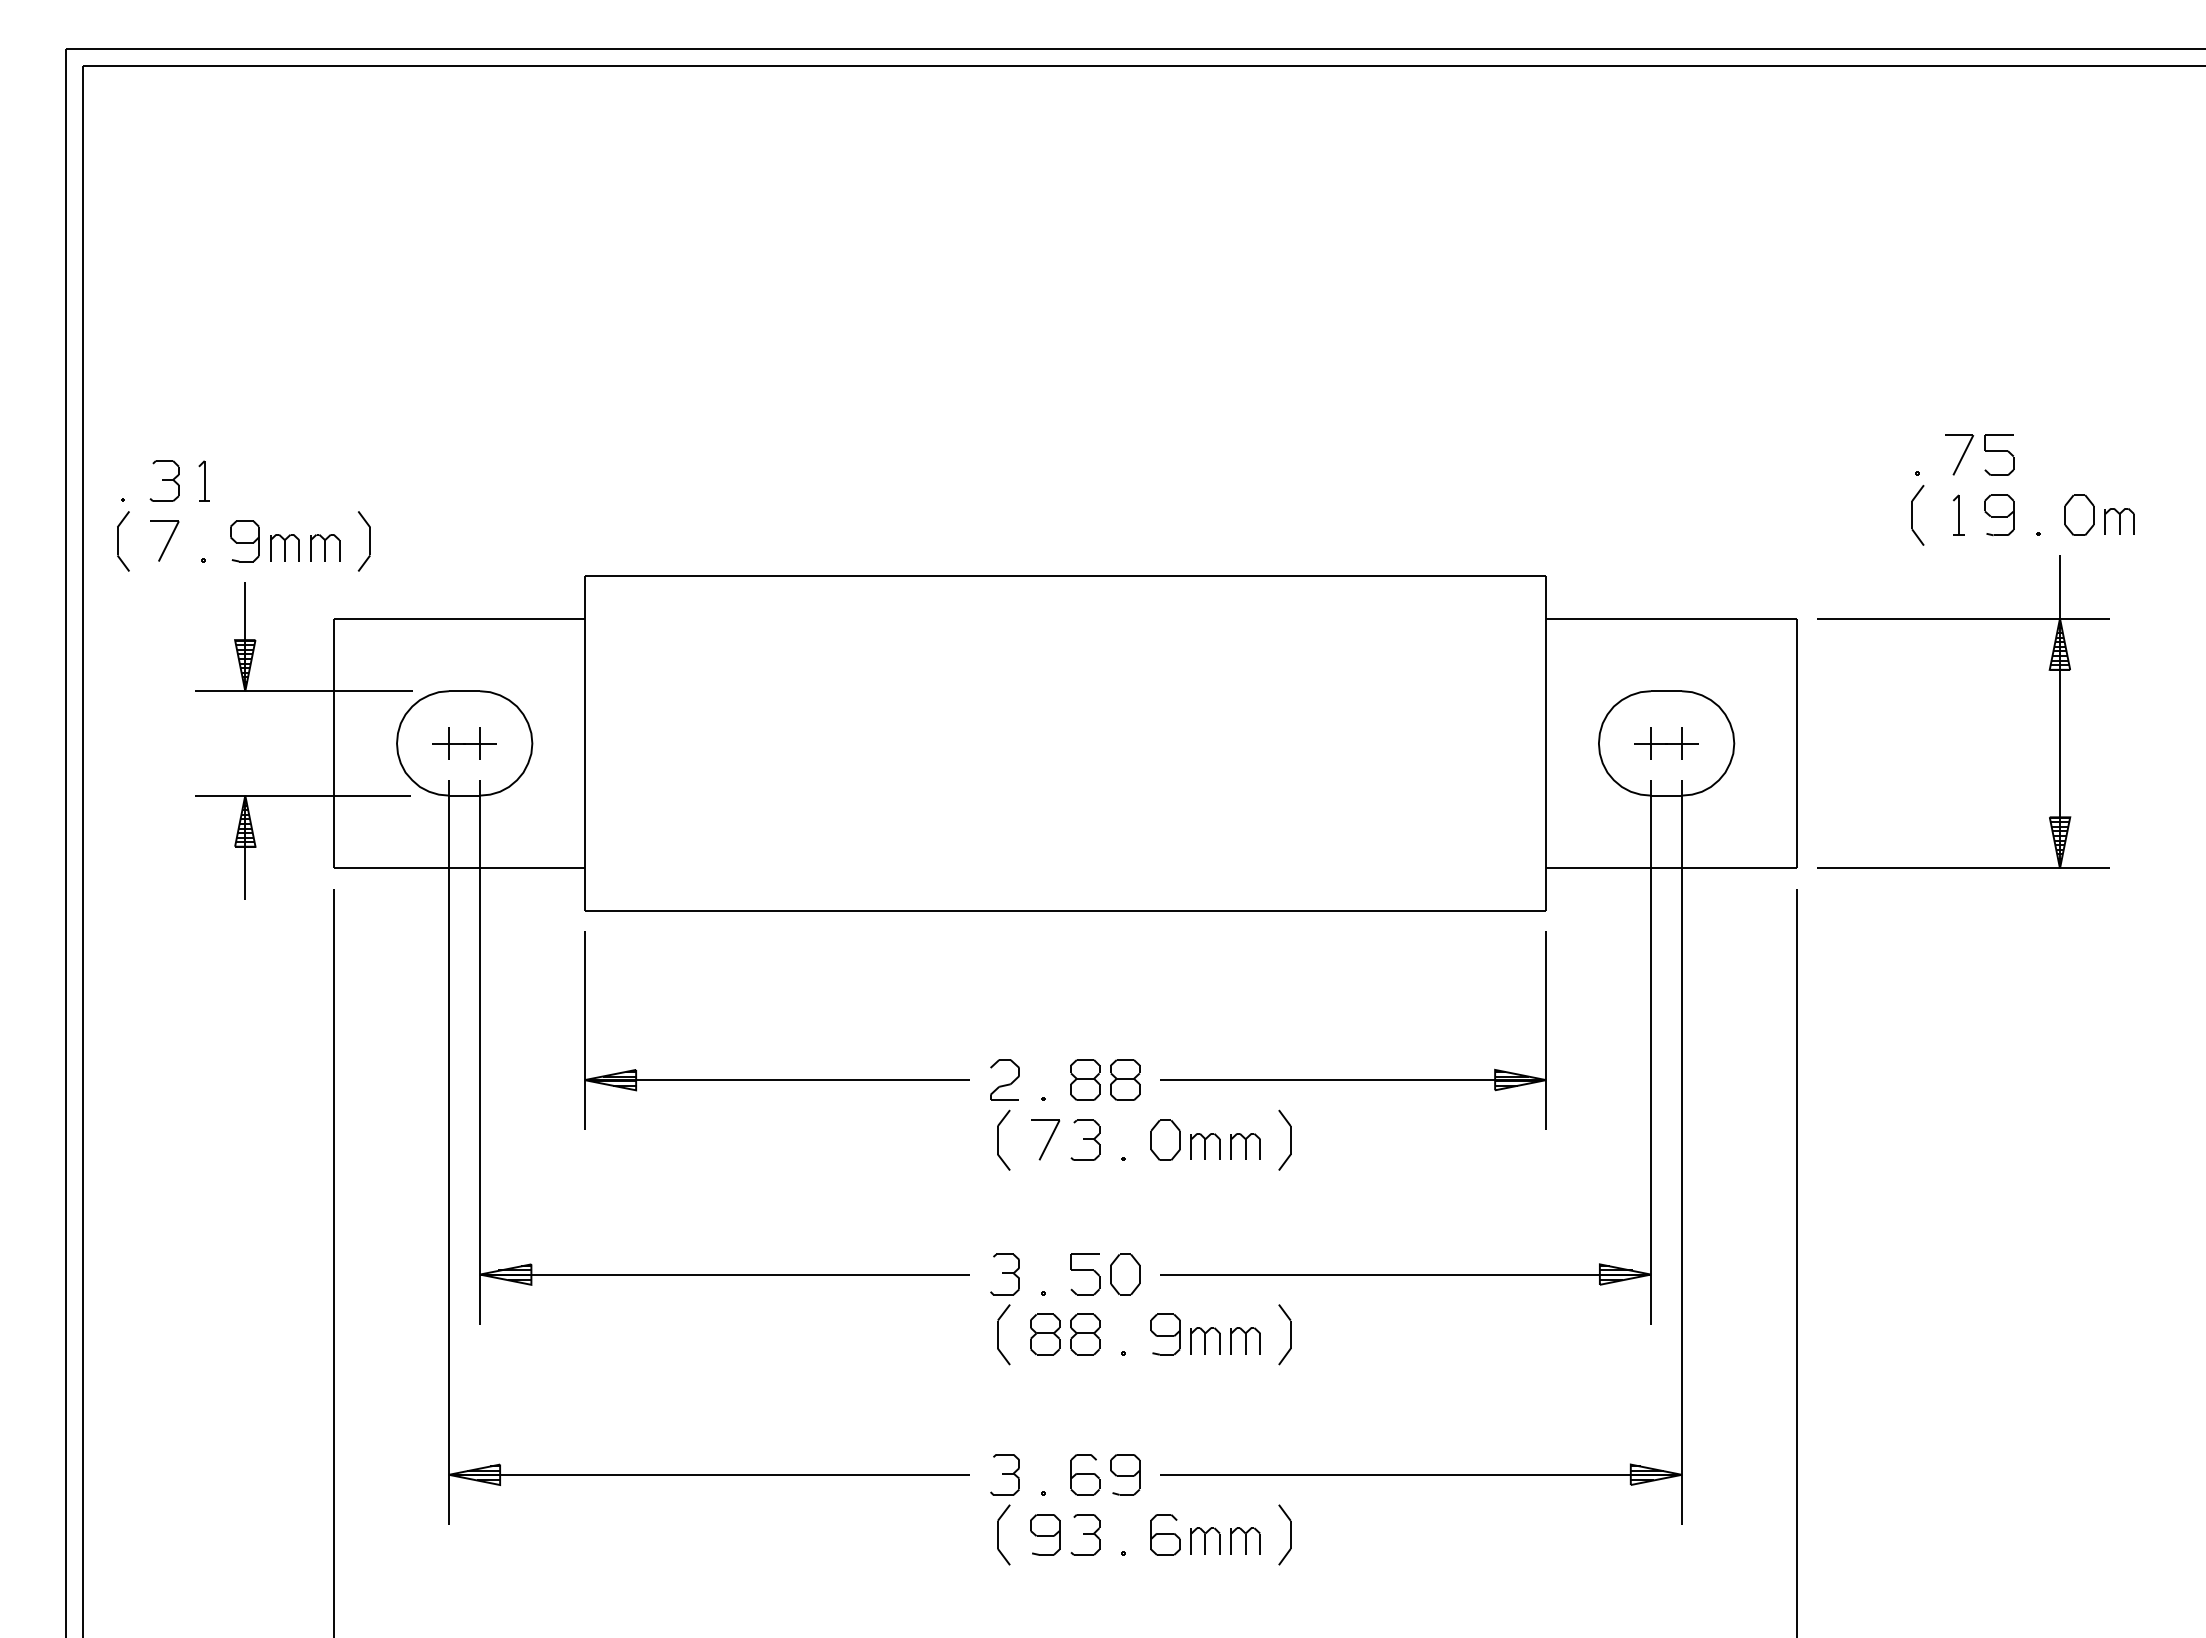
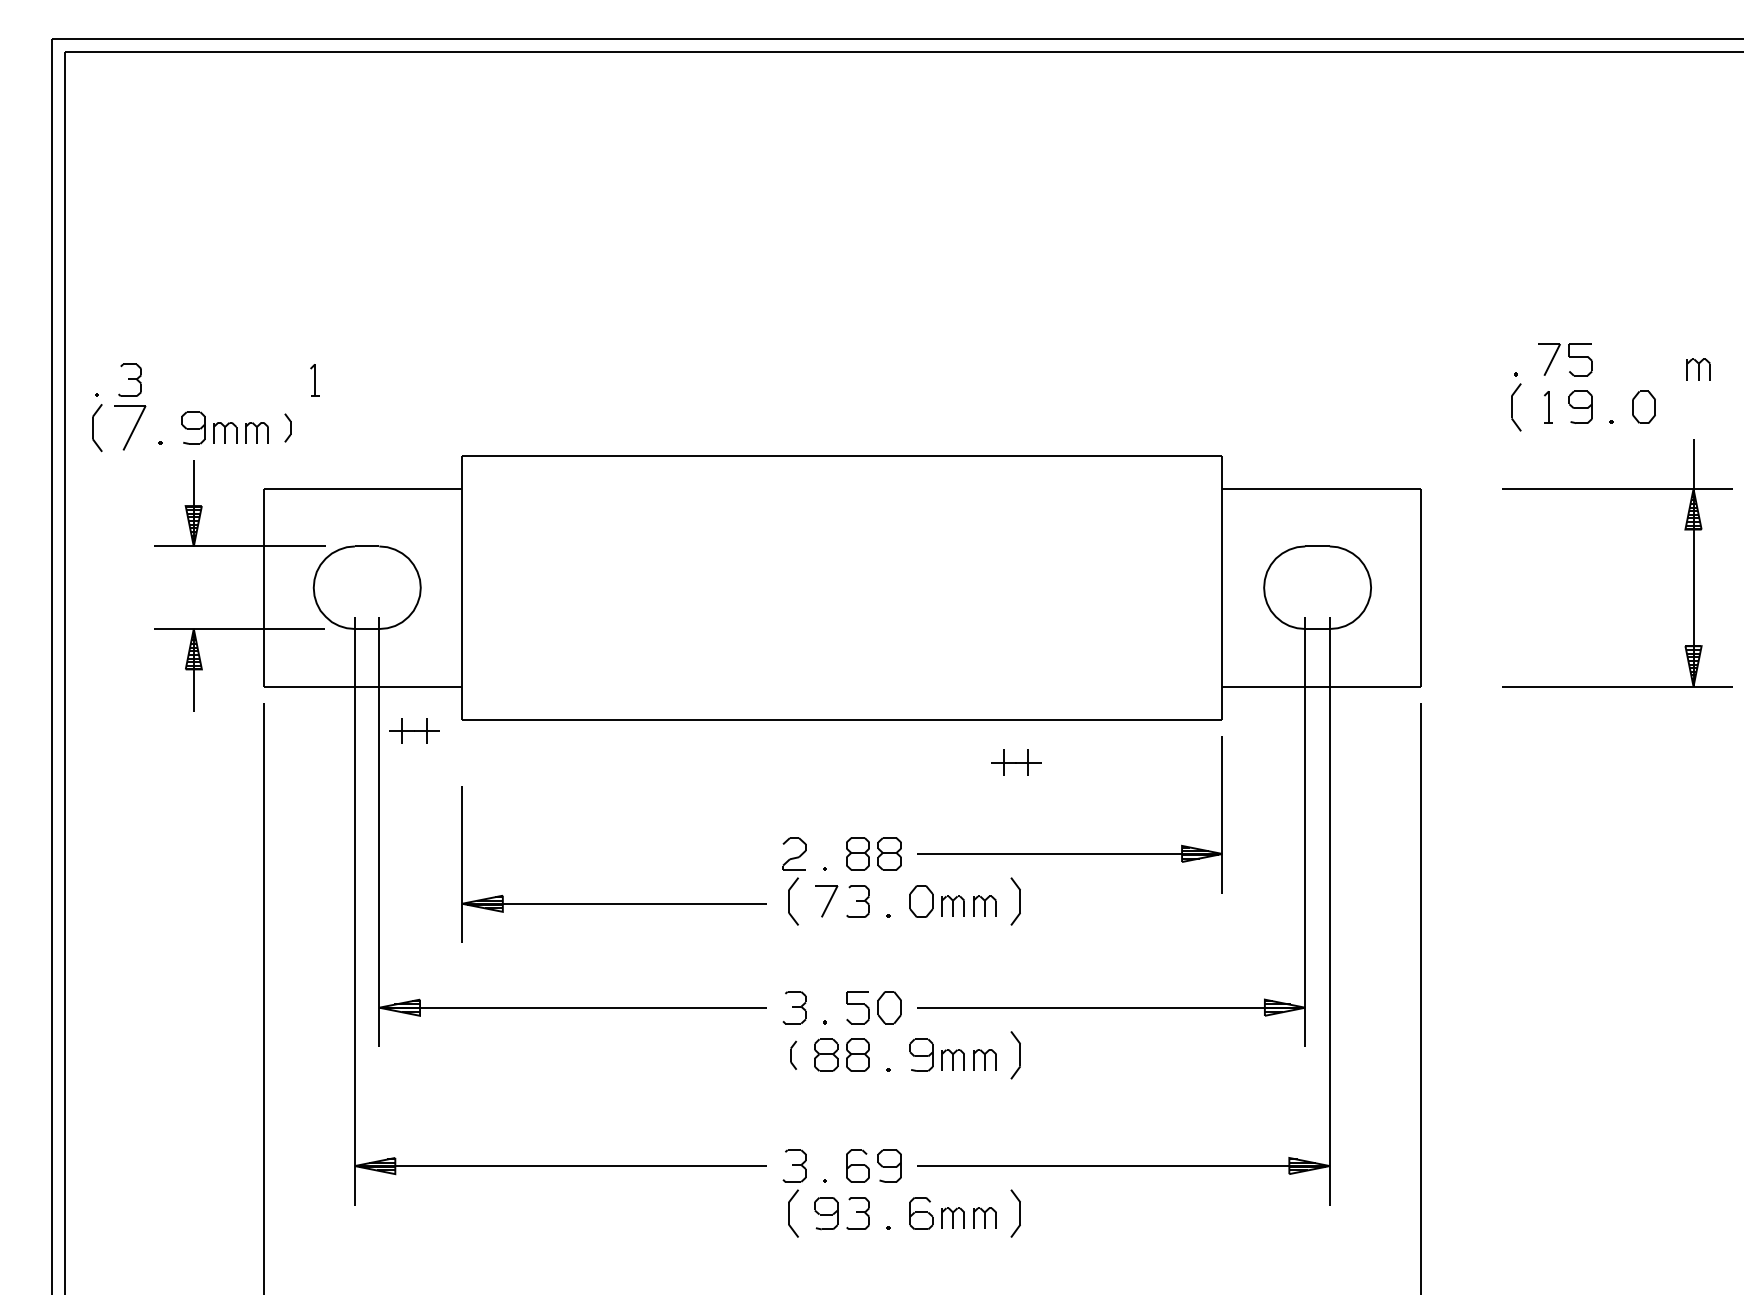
part: (203, 480) -> (314, 379), moved
part: (2119, 521) -> (1698, 369), moved
part: (164, 540) -> (129, 427), size x1.4
part: (363, 541) -> (287, 428), size x0.6
part: (1963, 619) -> (1617, 489), moved
part: (464, 743) -> (414, 730), moved
part: (1666, 743) -> (1016, 762), moved
part: (776, 1079) -> (613, 903), moved
part: (1003, 1334) -> (793, 1055), size x0.6

